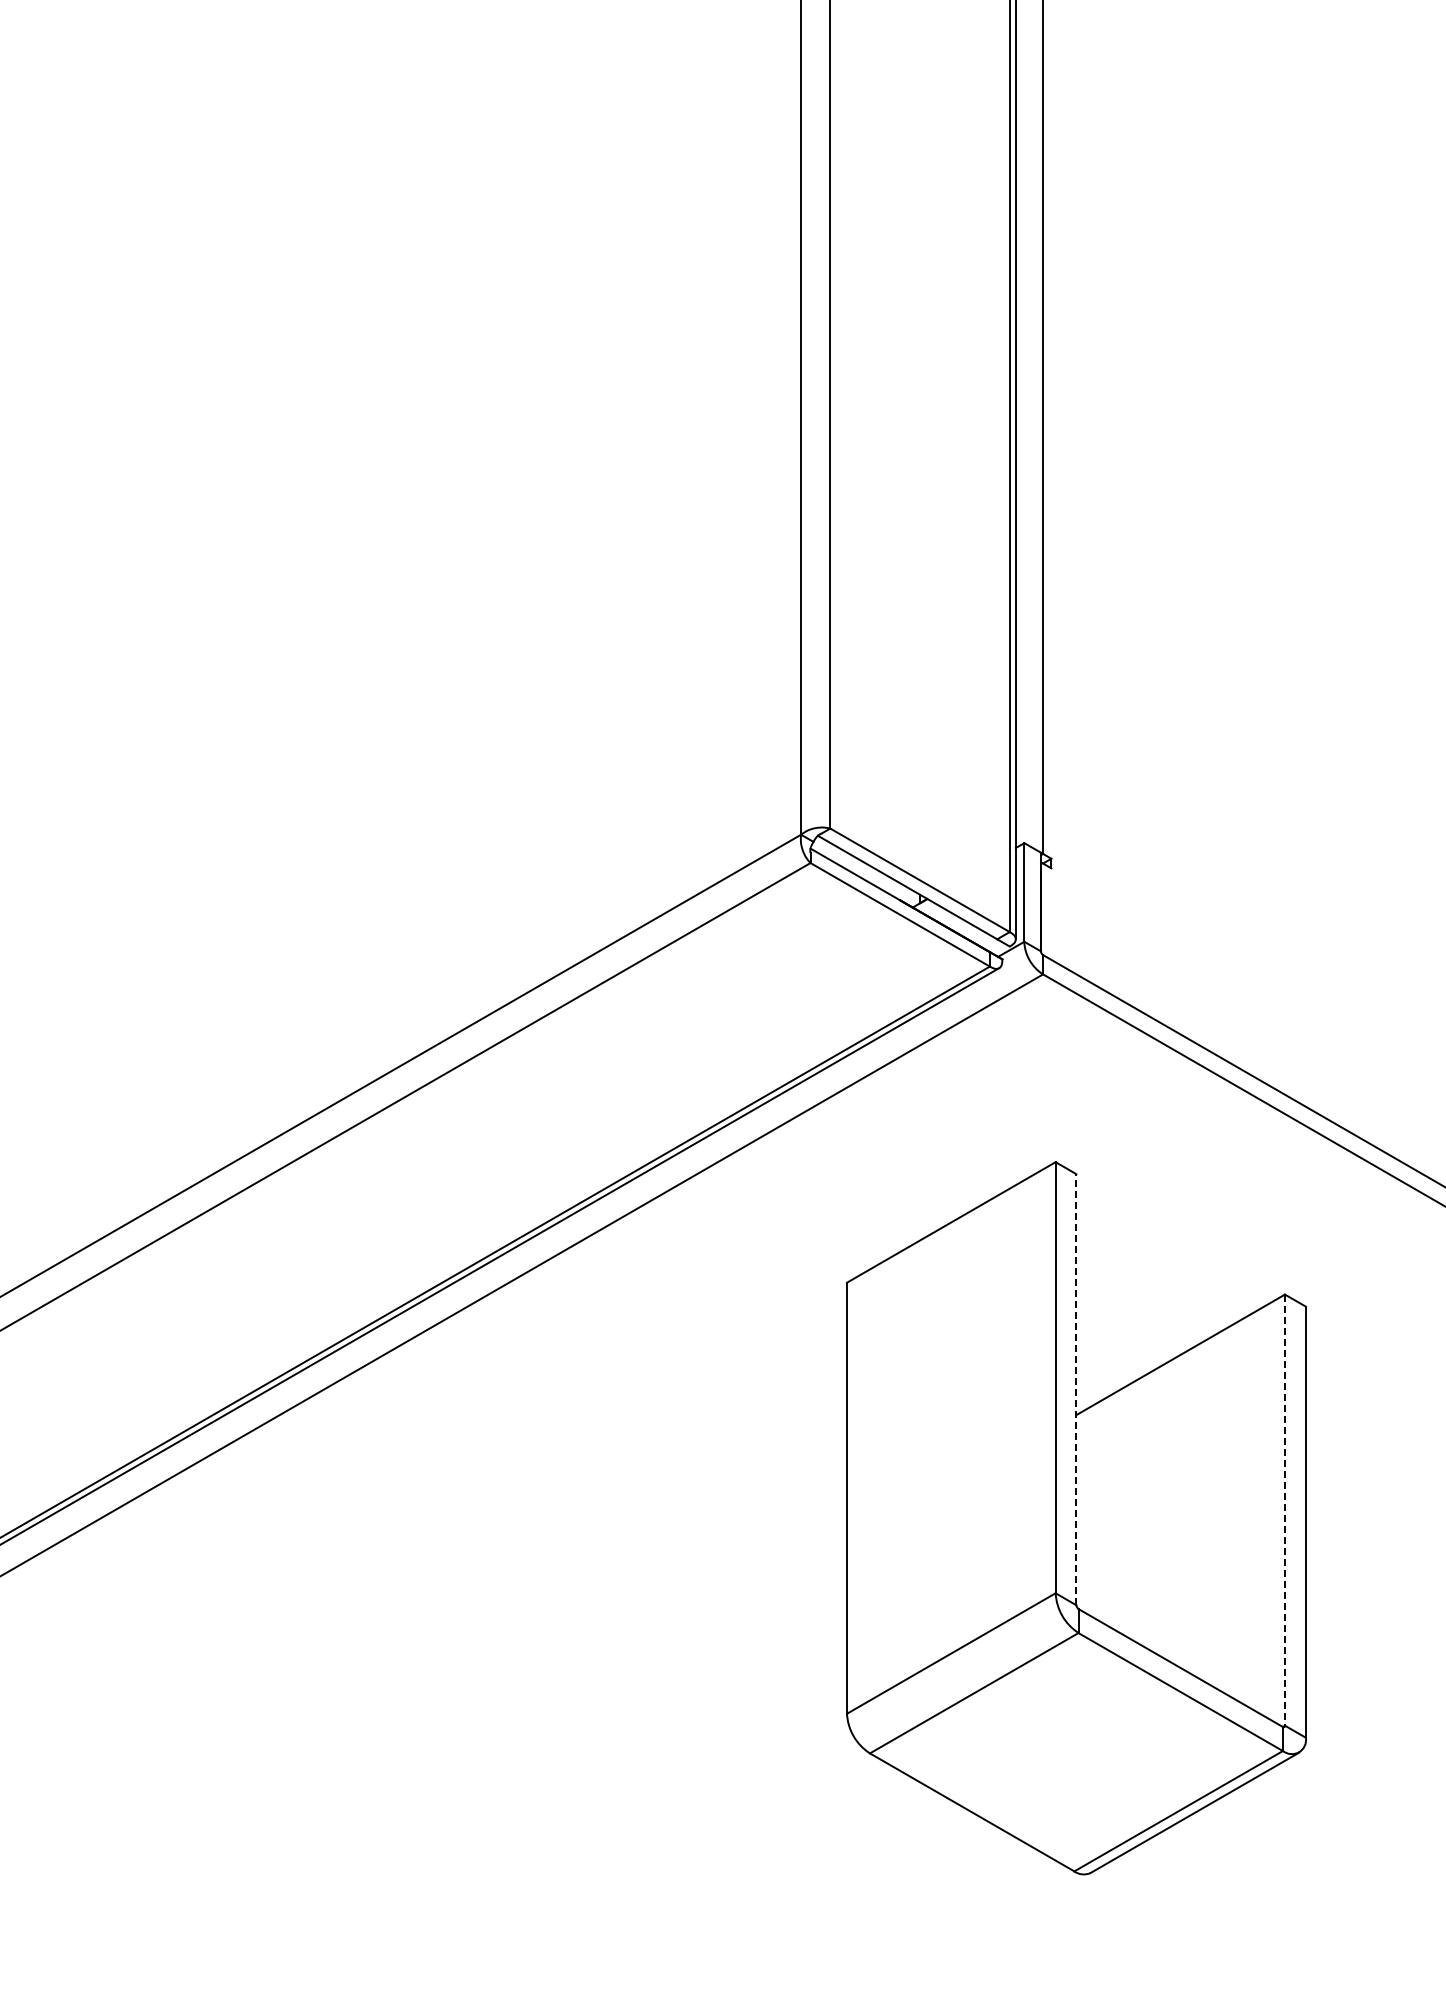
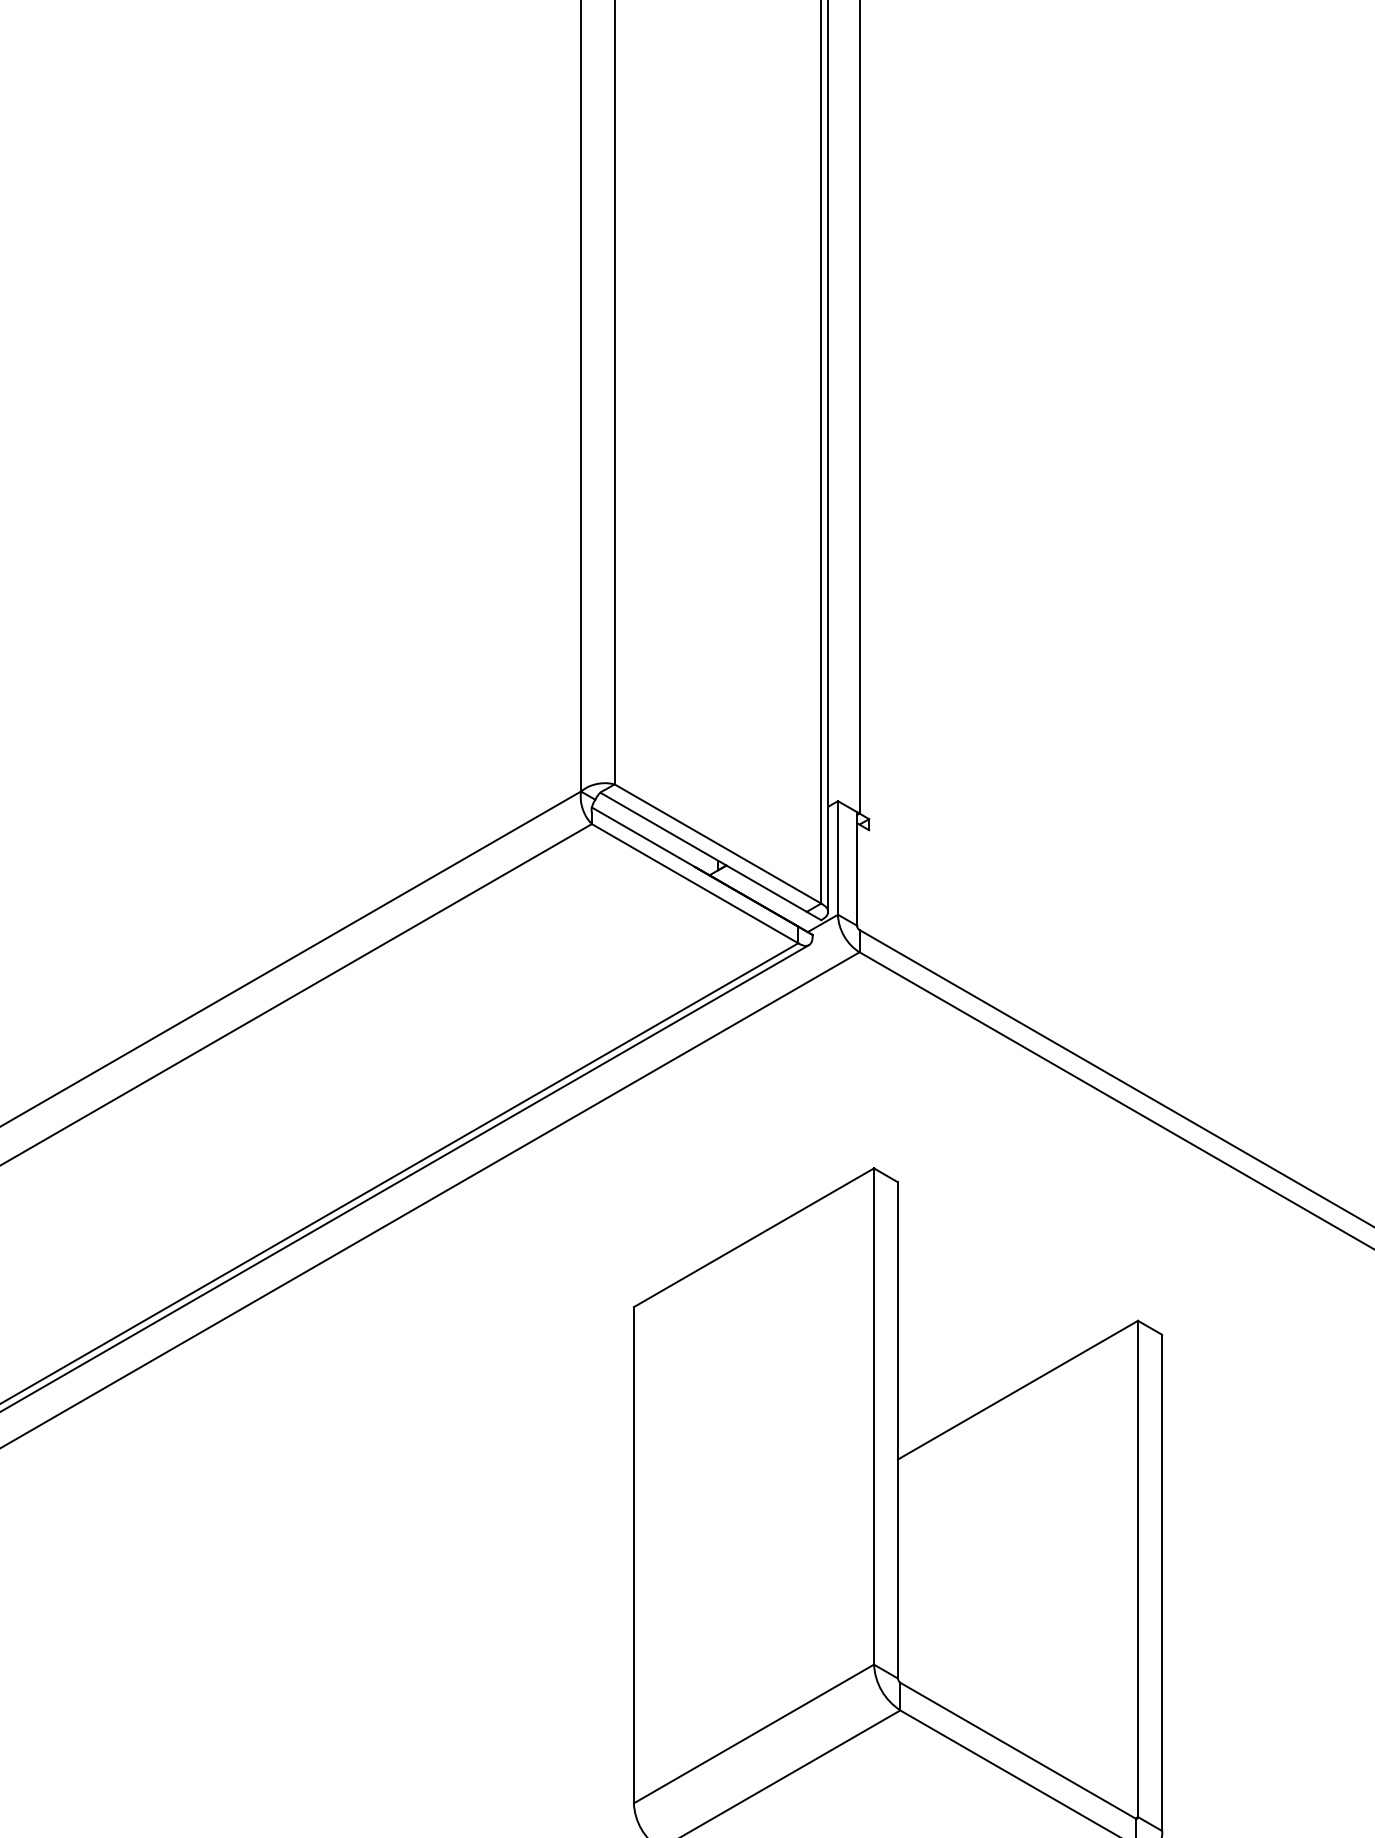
line: (1076, 1389) -> (898, 1430), dashed -> solid
line: (1284, 1510) -> (1137, 1569), dashed -> solid

